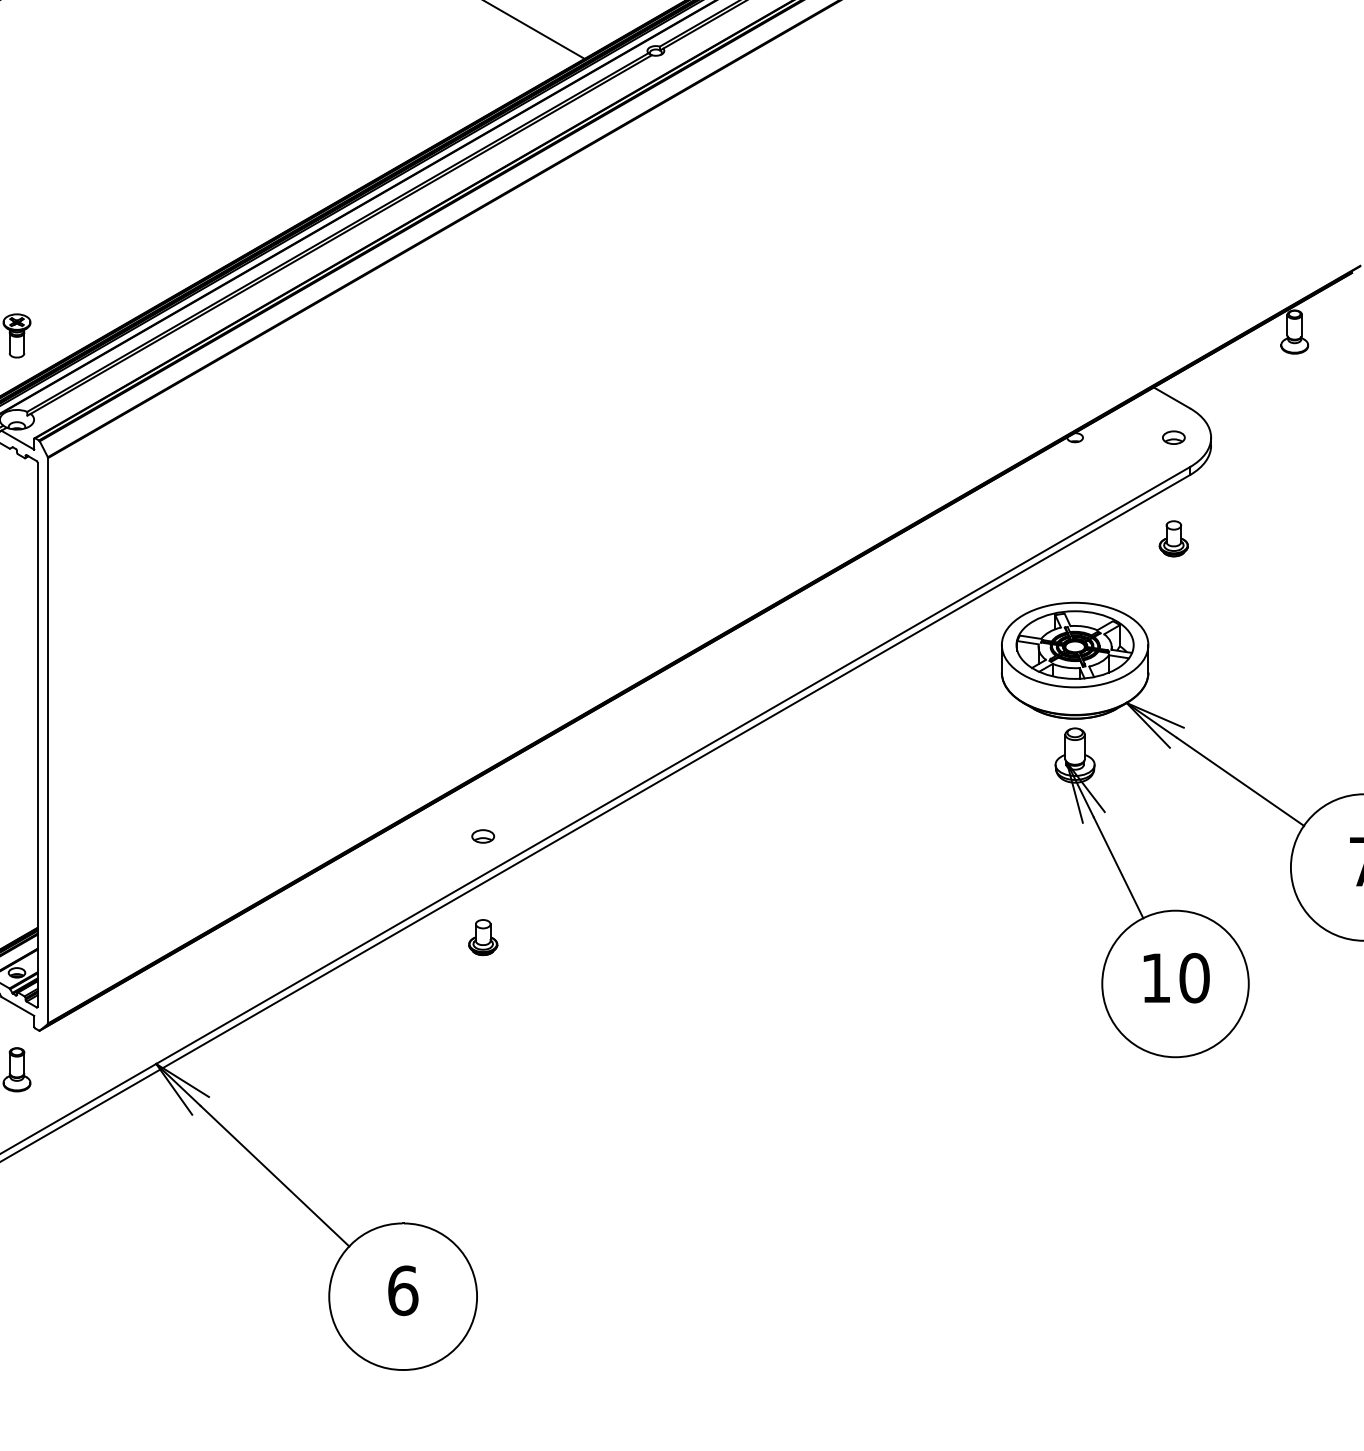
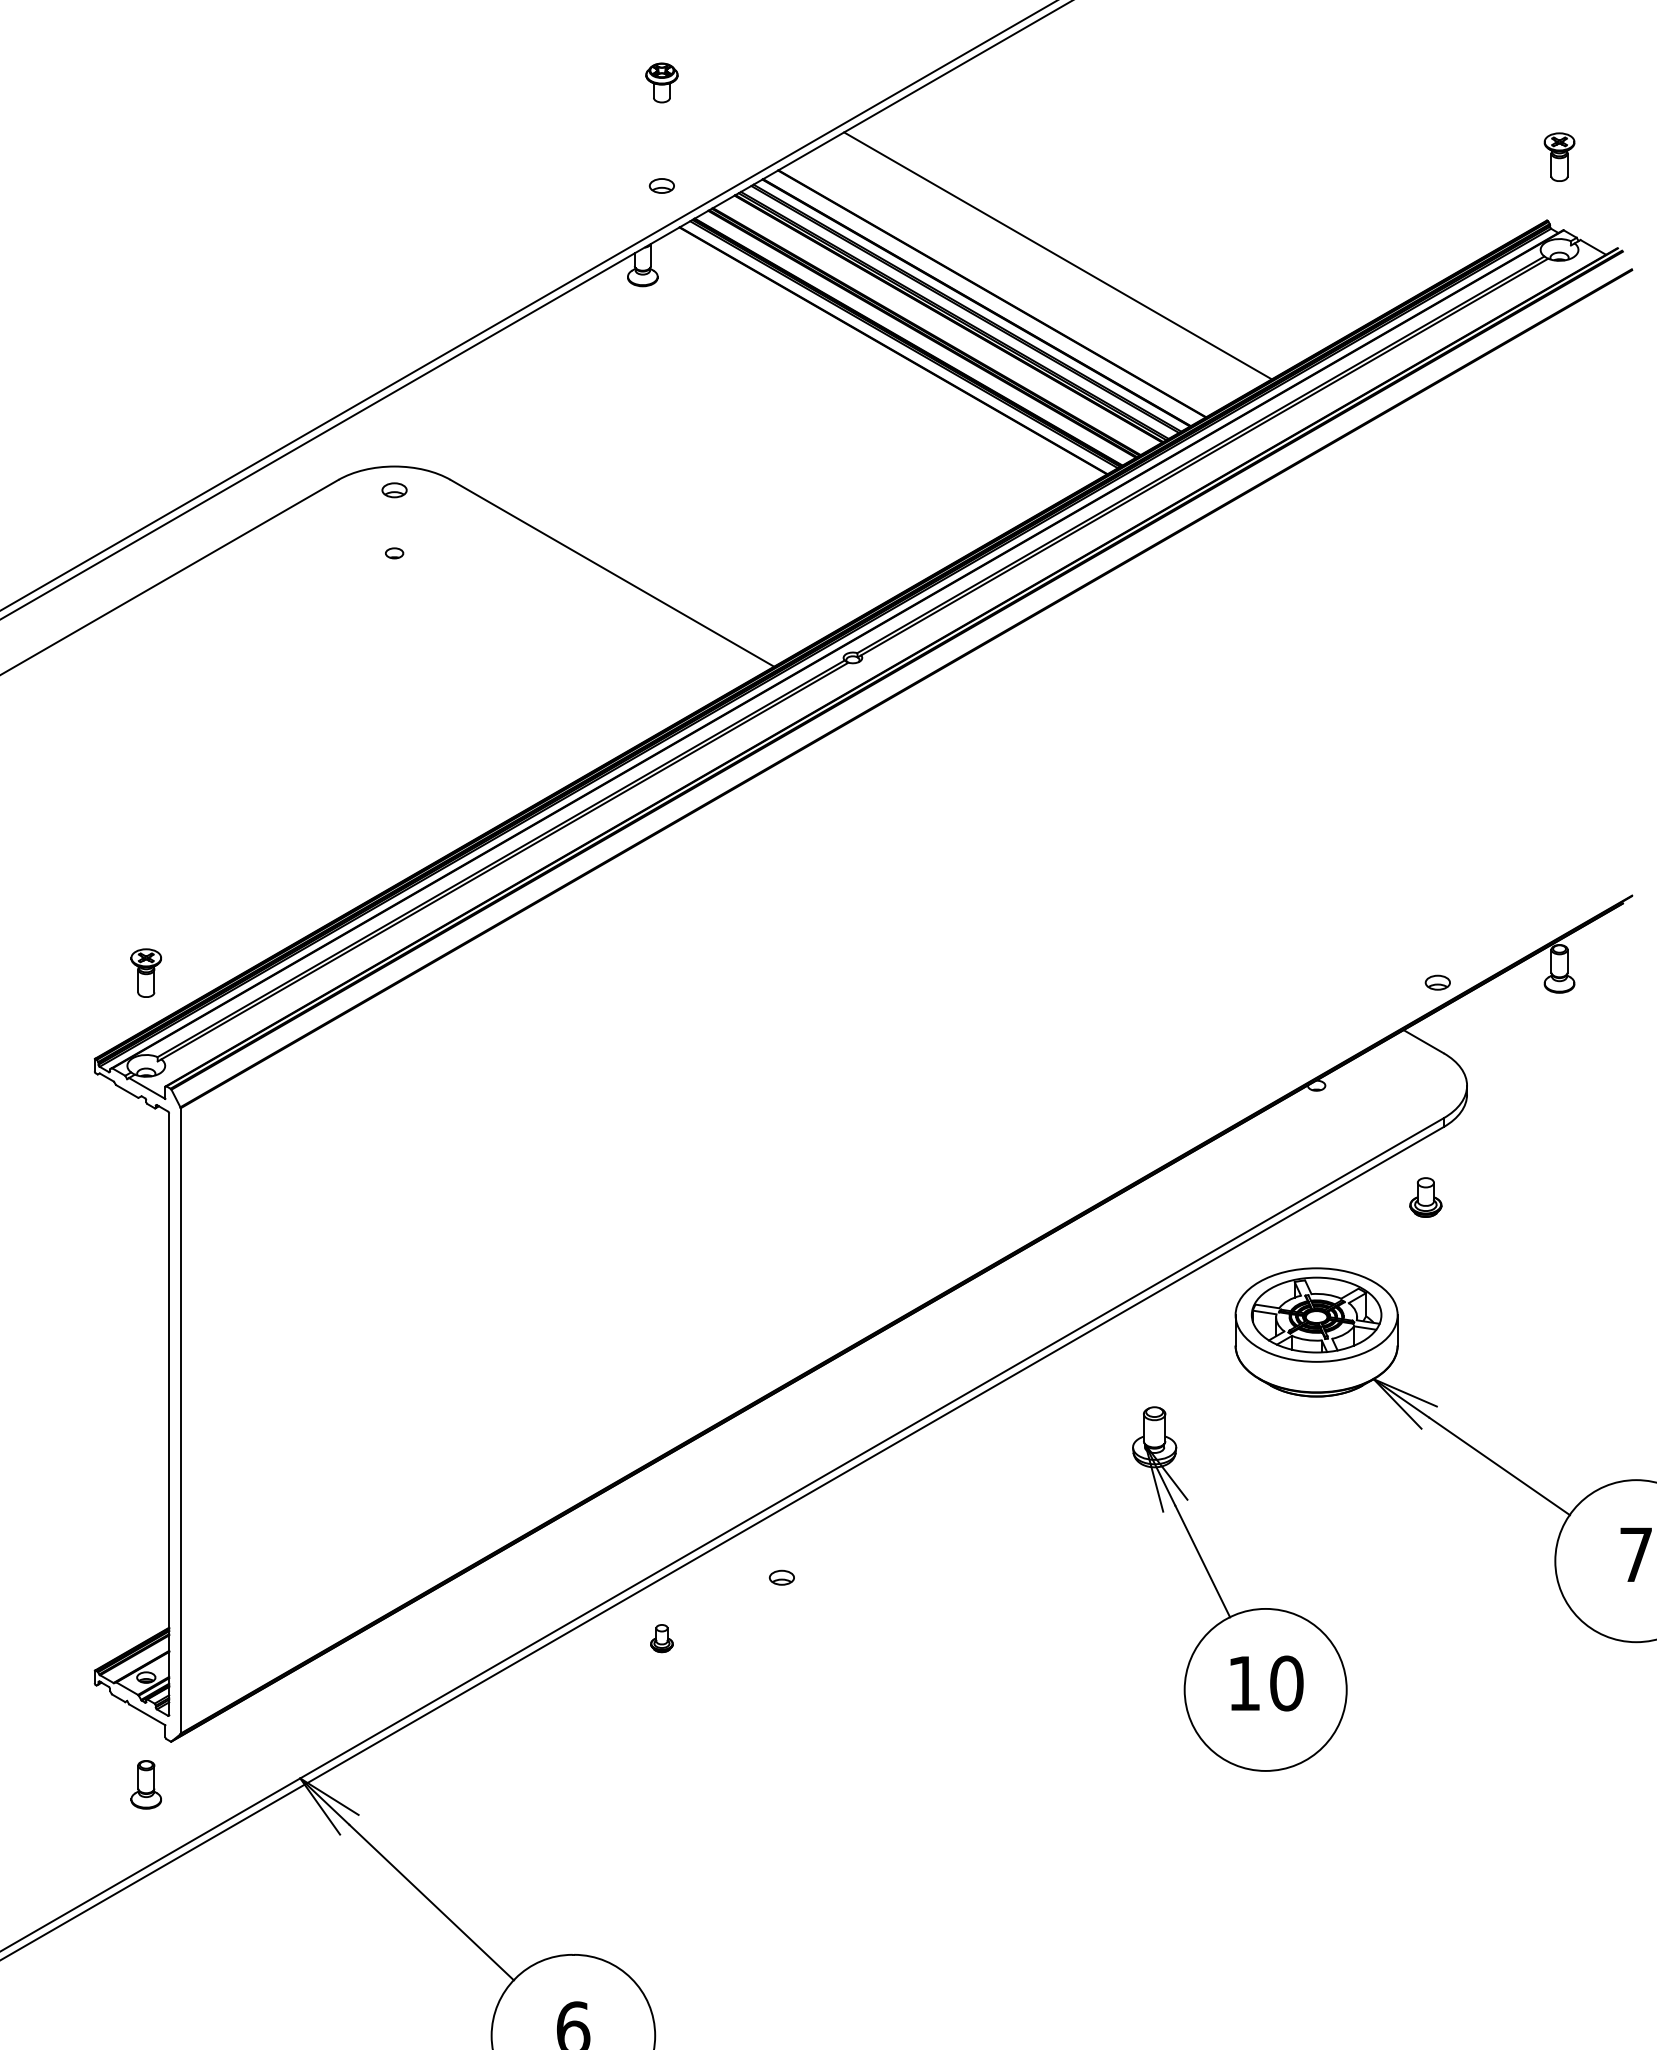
part: (1173, 437) -> (1437, 982), moved
part: (482, 836) -> (781, 1577), moved
part: (1135, 900) -> (1221, 1597), moved
part: (482, 937) -> (661, 1638), size x0.7

